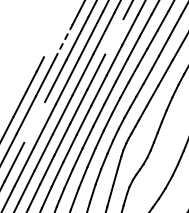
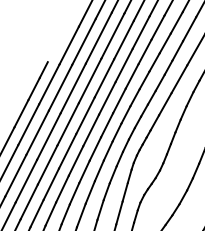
line: (114, 36) -> (124, 39), added
line: (63, 41) -> (68, 45), dashed -> solid
line: (34, 122) -> (37, 132), added

